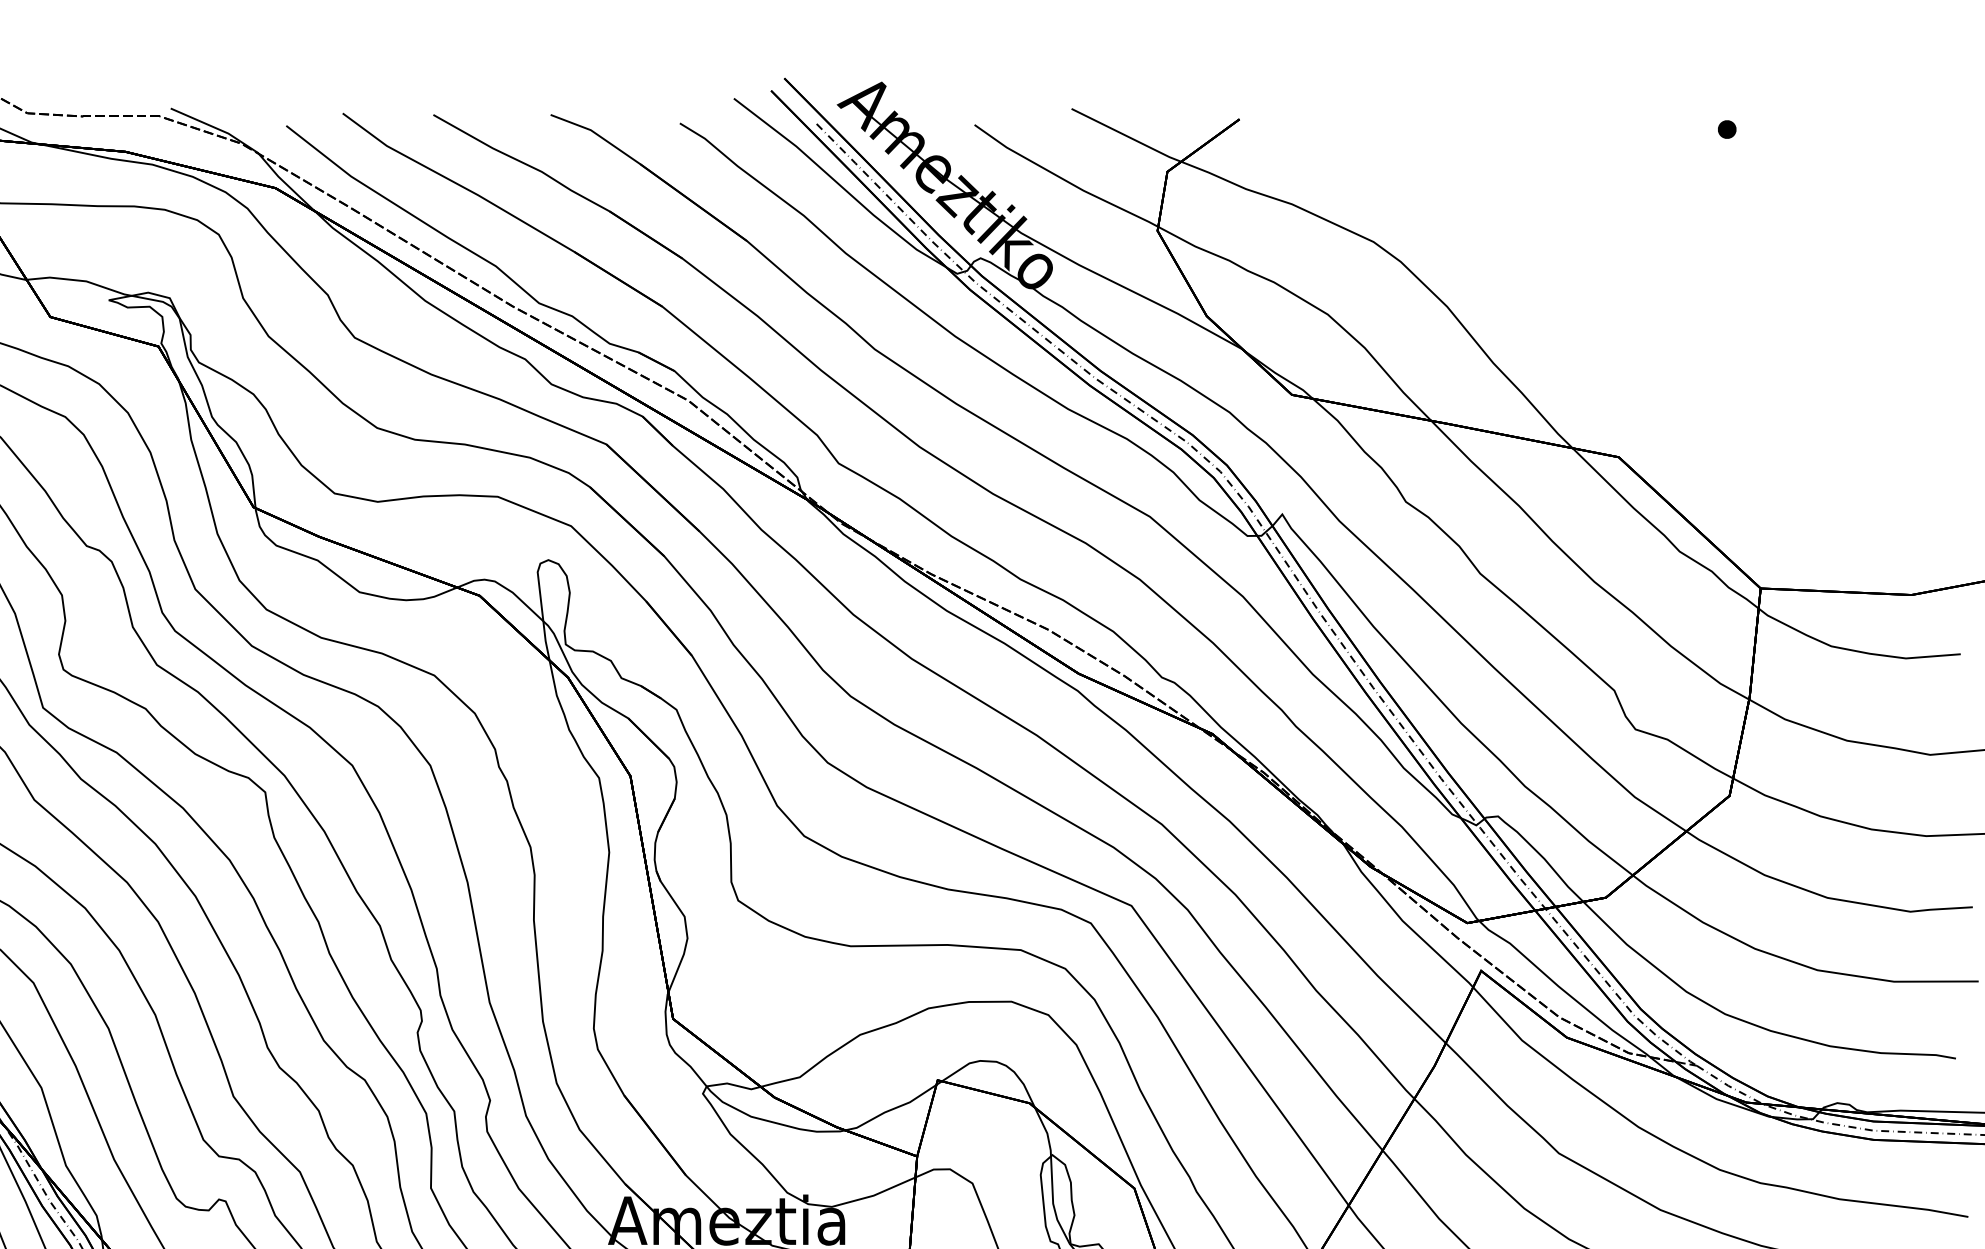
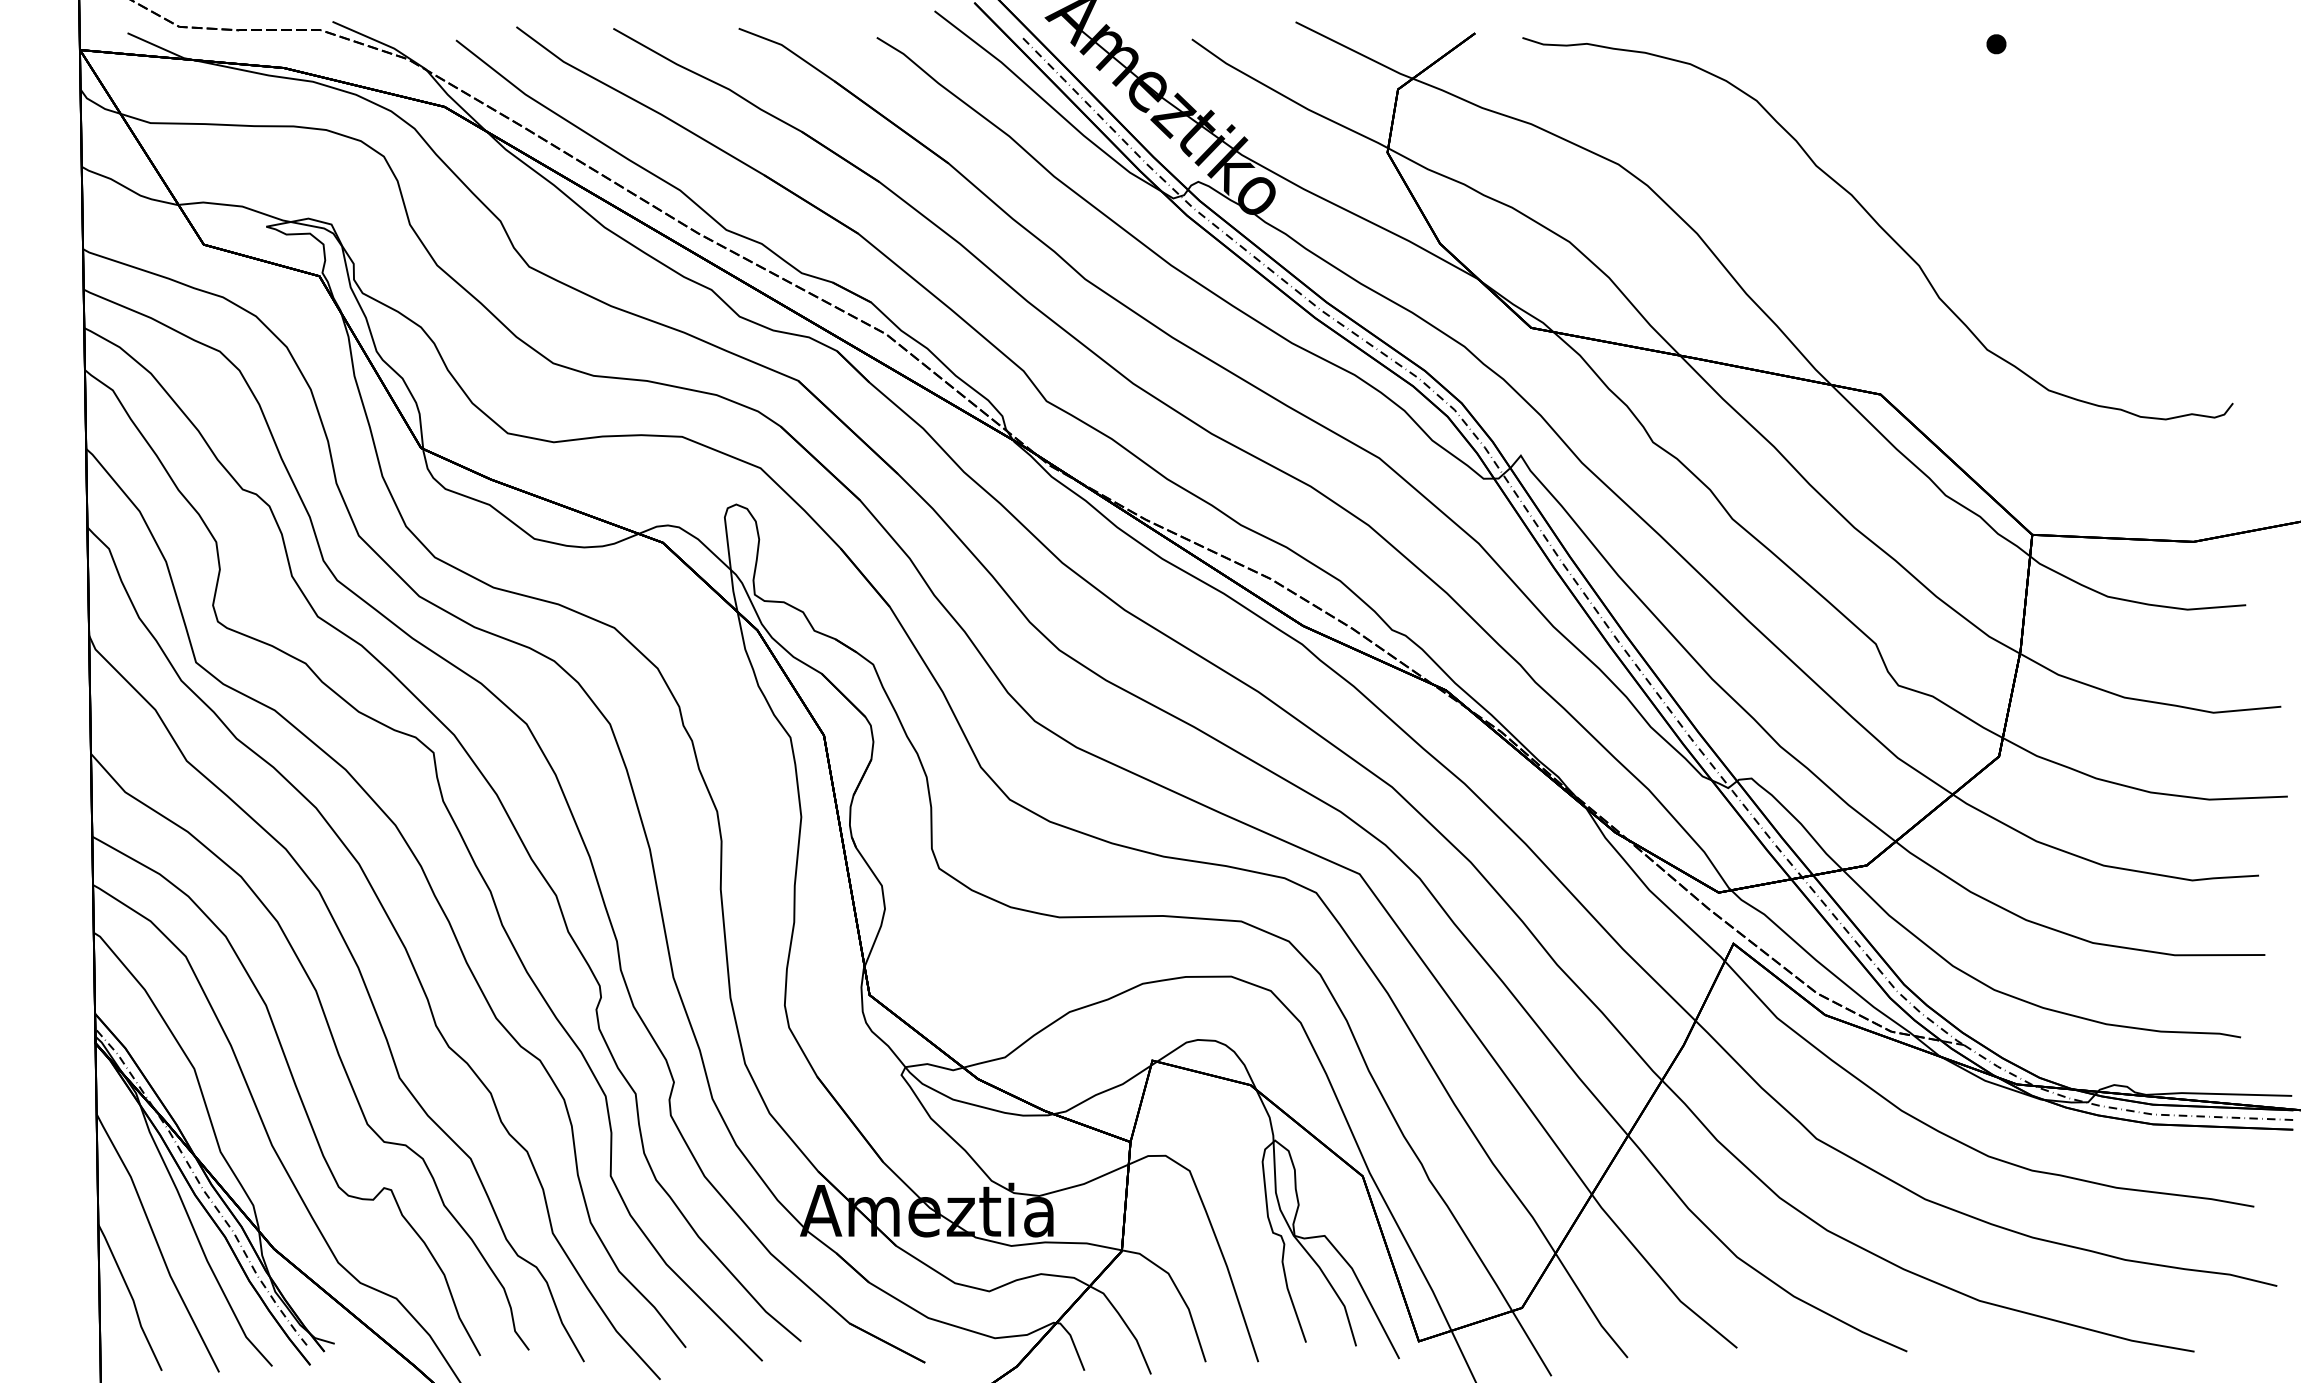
curve: (1616, 300) -> (1878, 226), added

